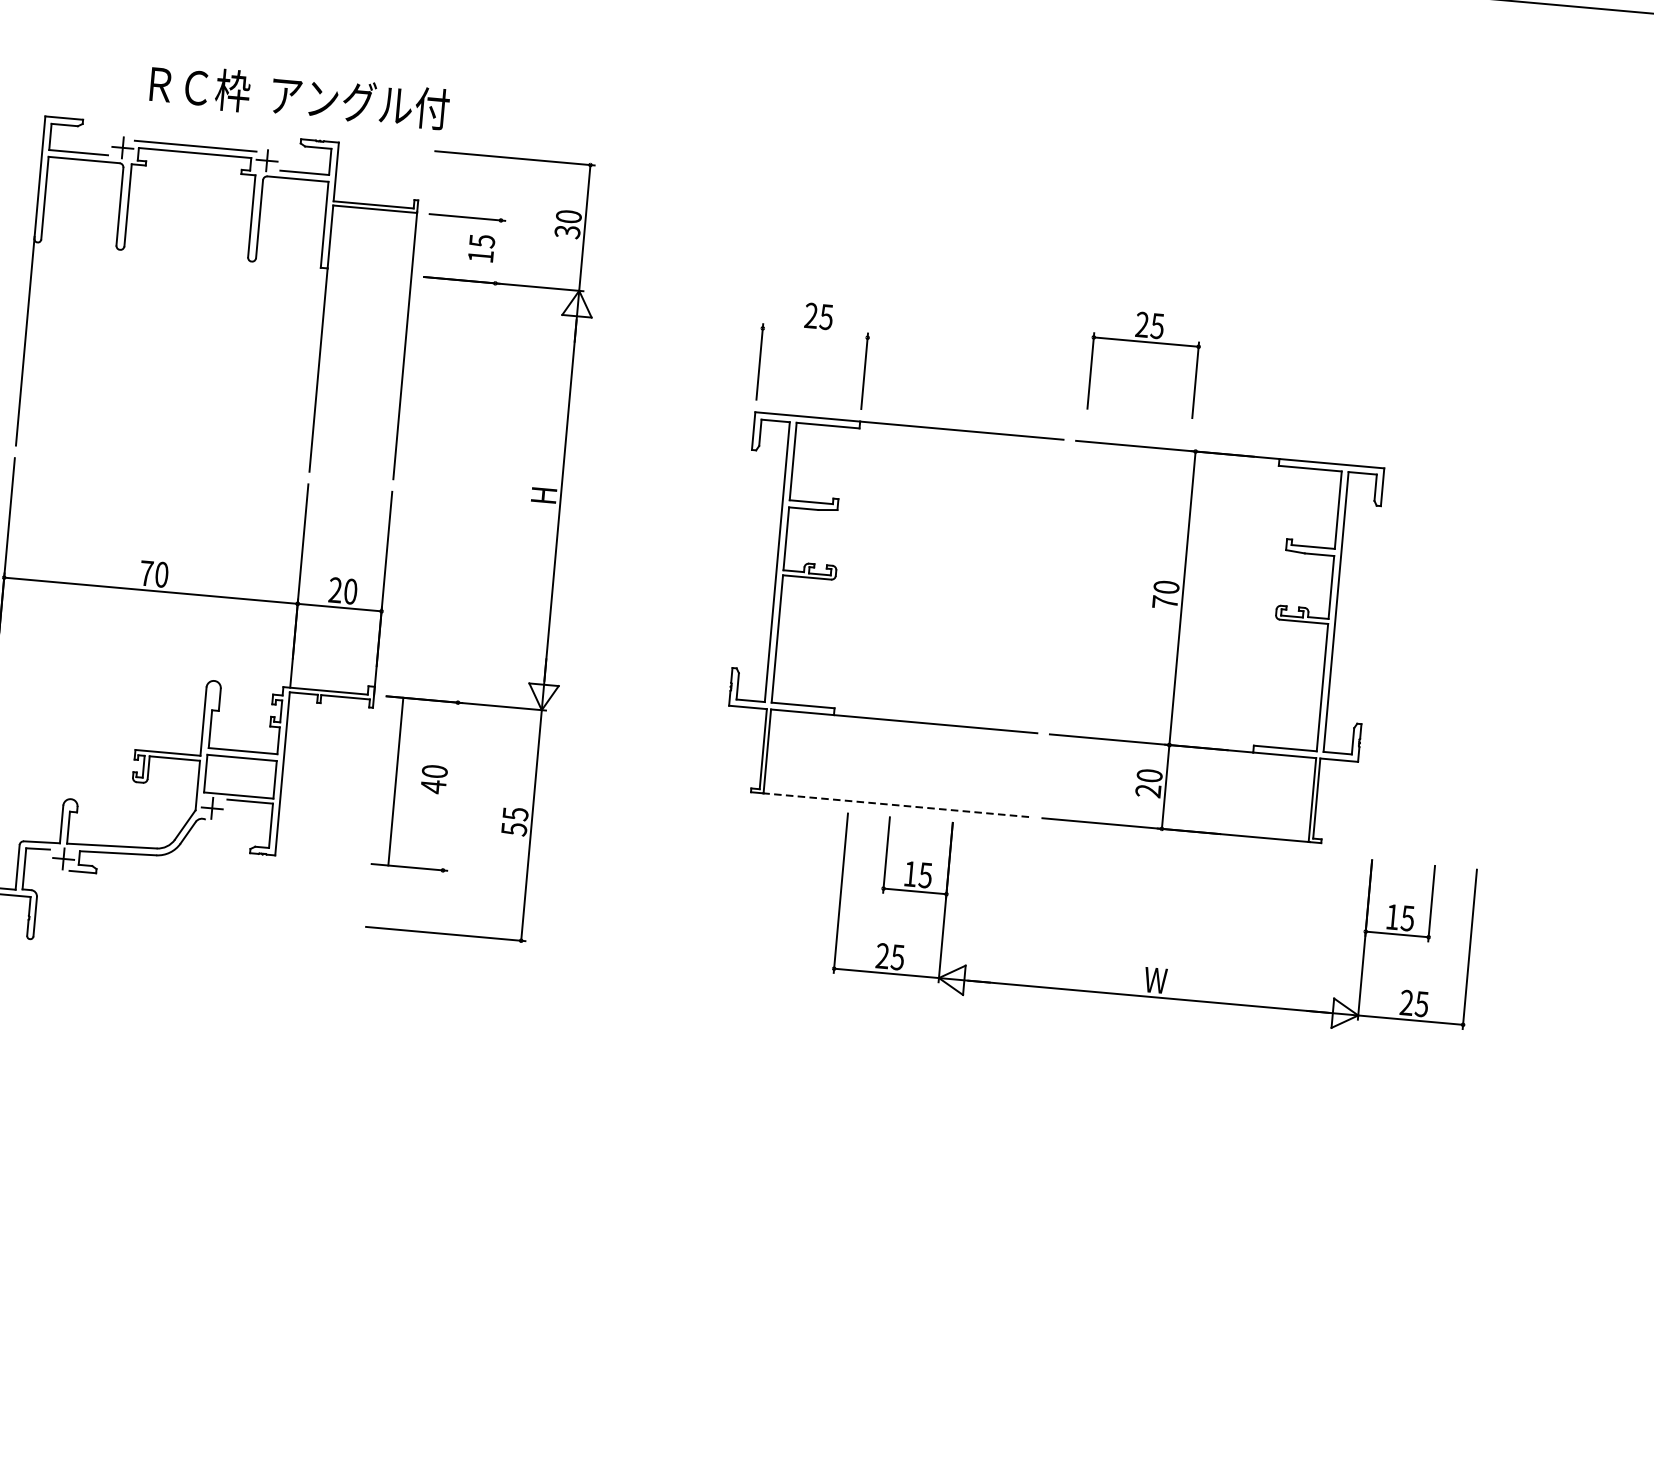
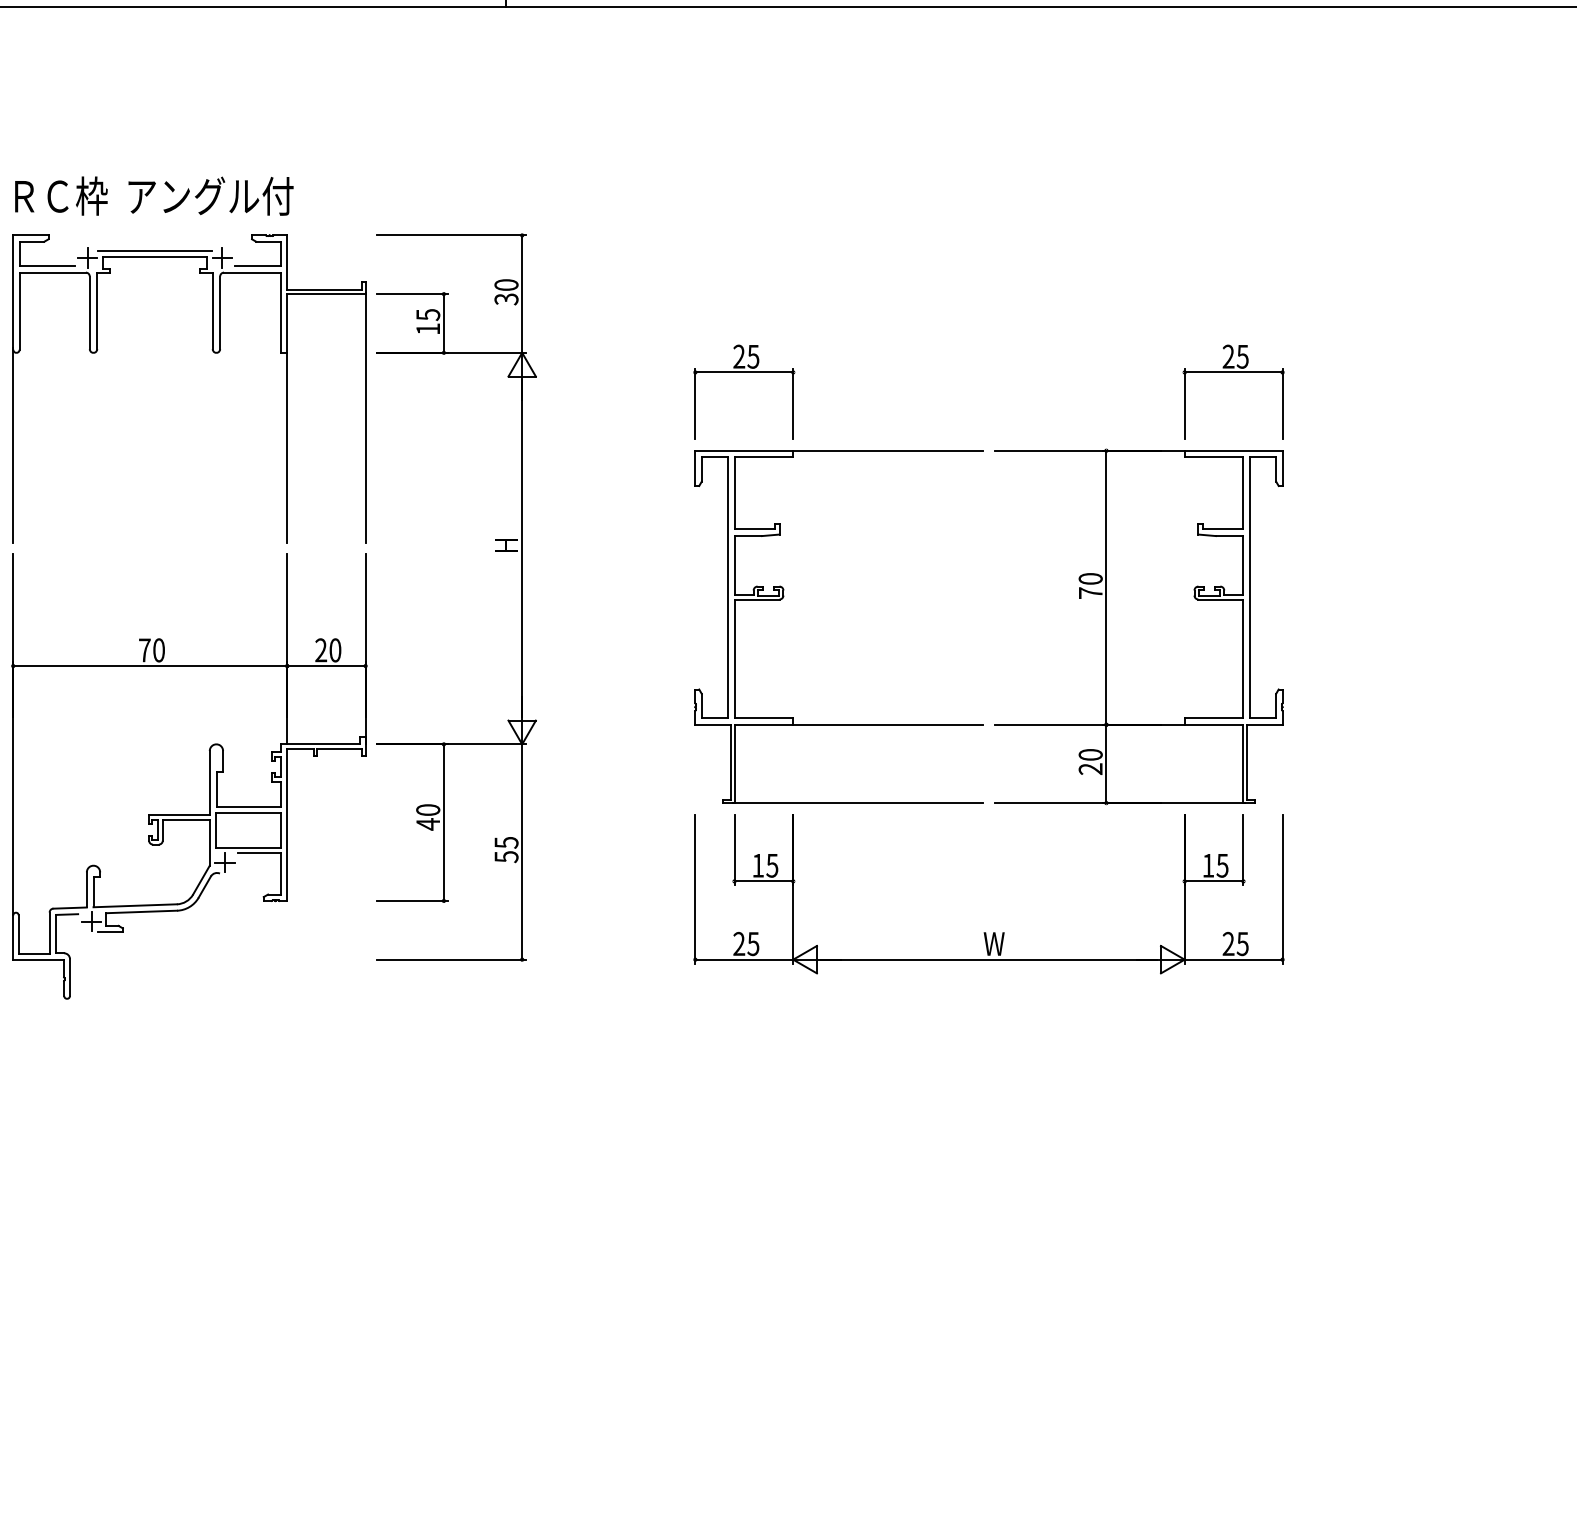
text: (300, 96) -> (154, 195), moved
line: (497, 251) -> (443, 323), added
line: (815, 333) -> (744, 372), added
part: (1146, 342) -> (1233, 372), moved
line: (395, 781) -> (443, 822), moved
line: (896, 805) -> (858, 803), dashed -> solid
part: (1147, 967) -> (985, 932), moved

